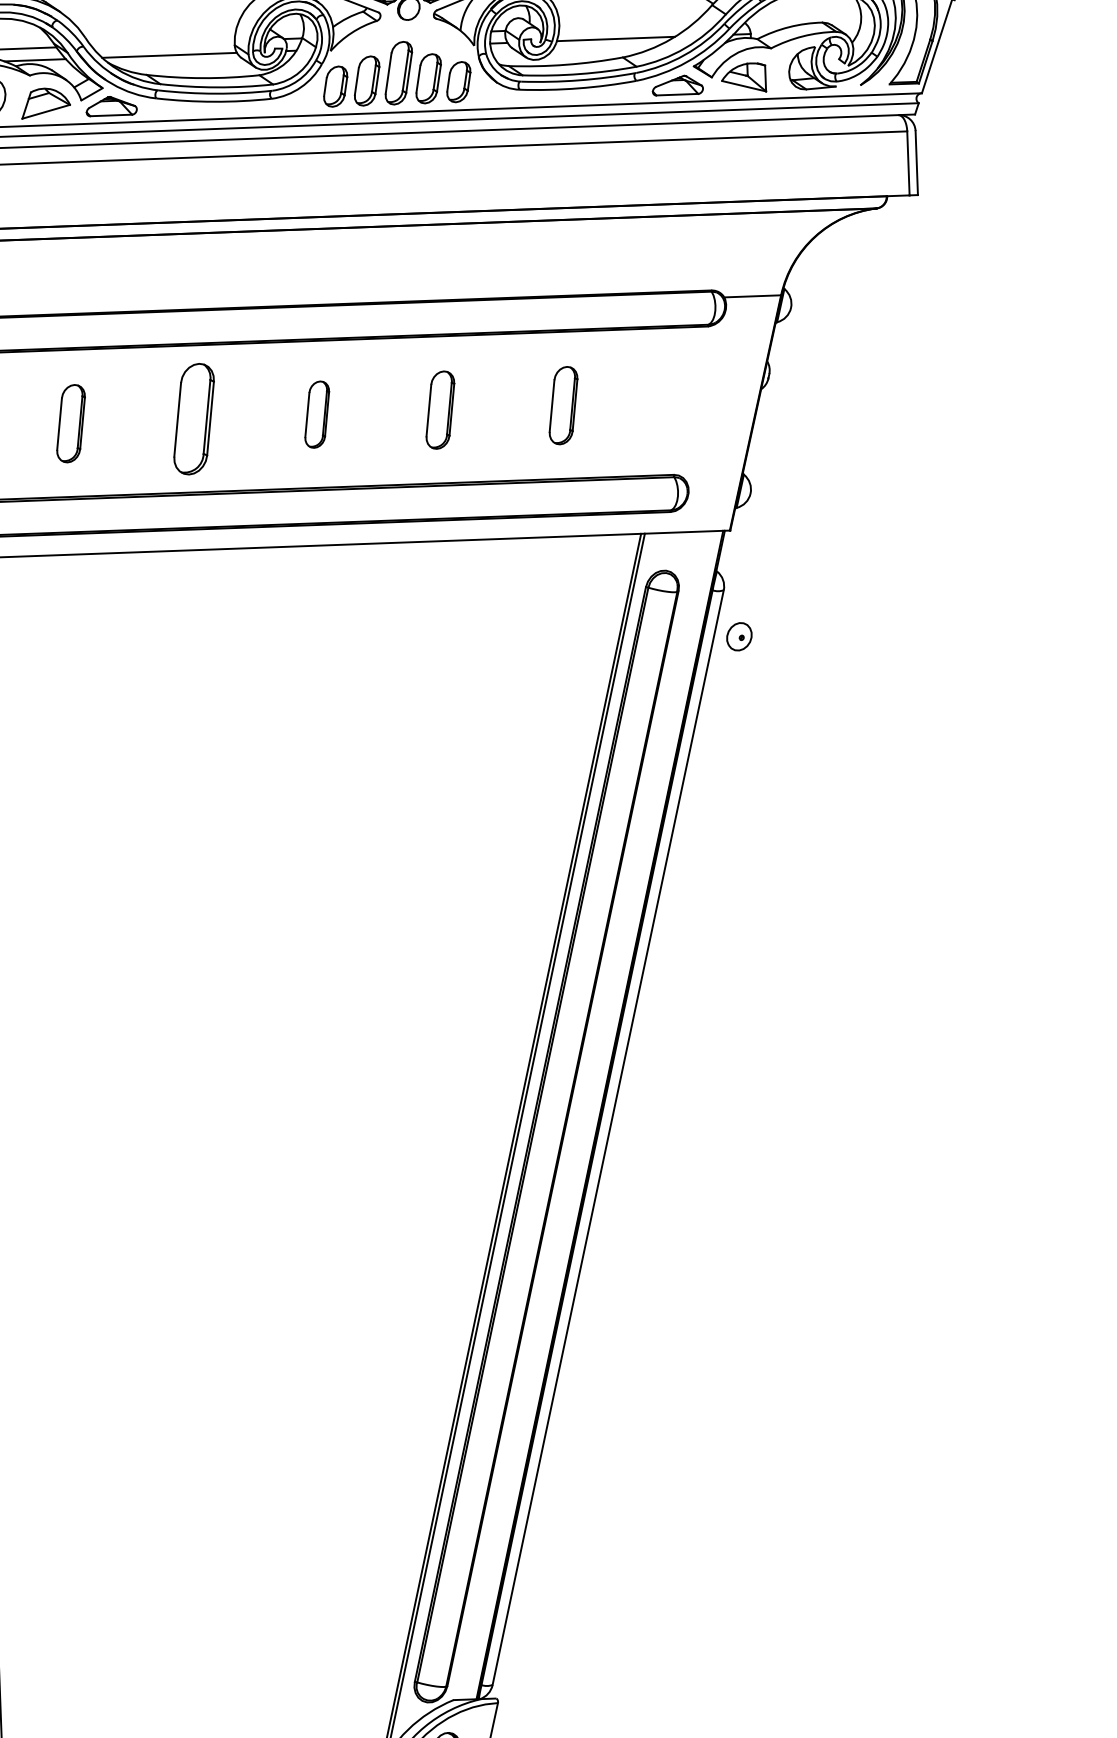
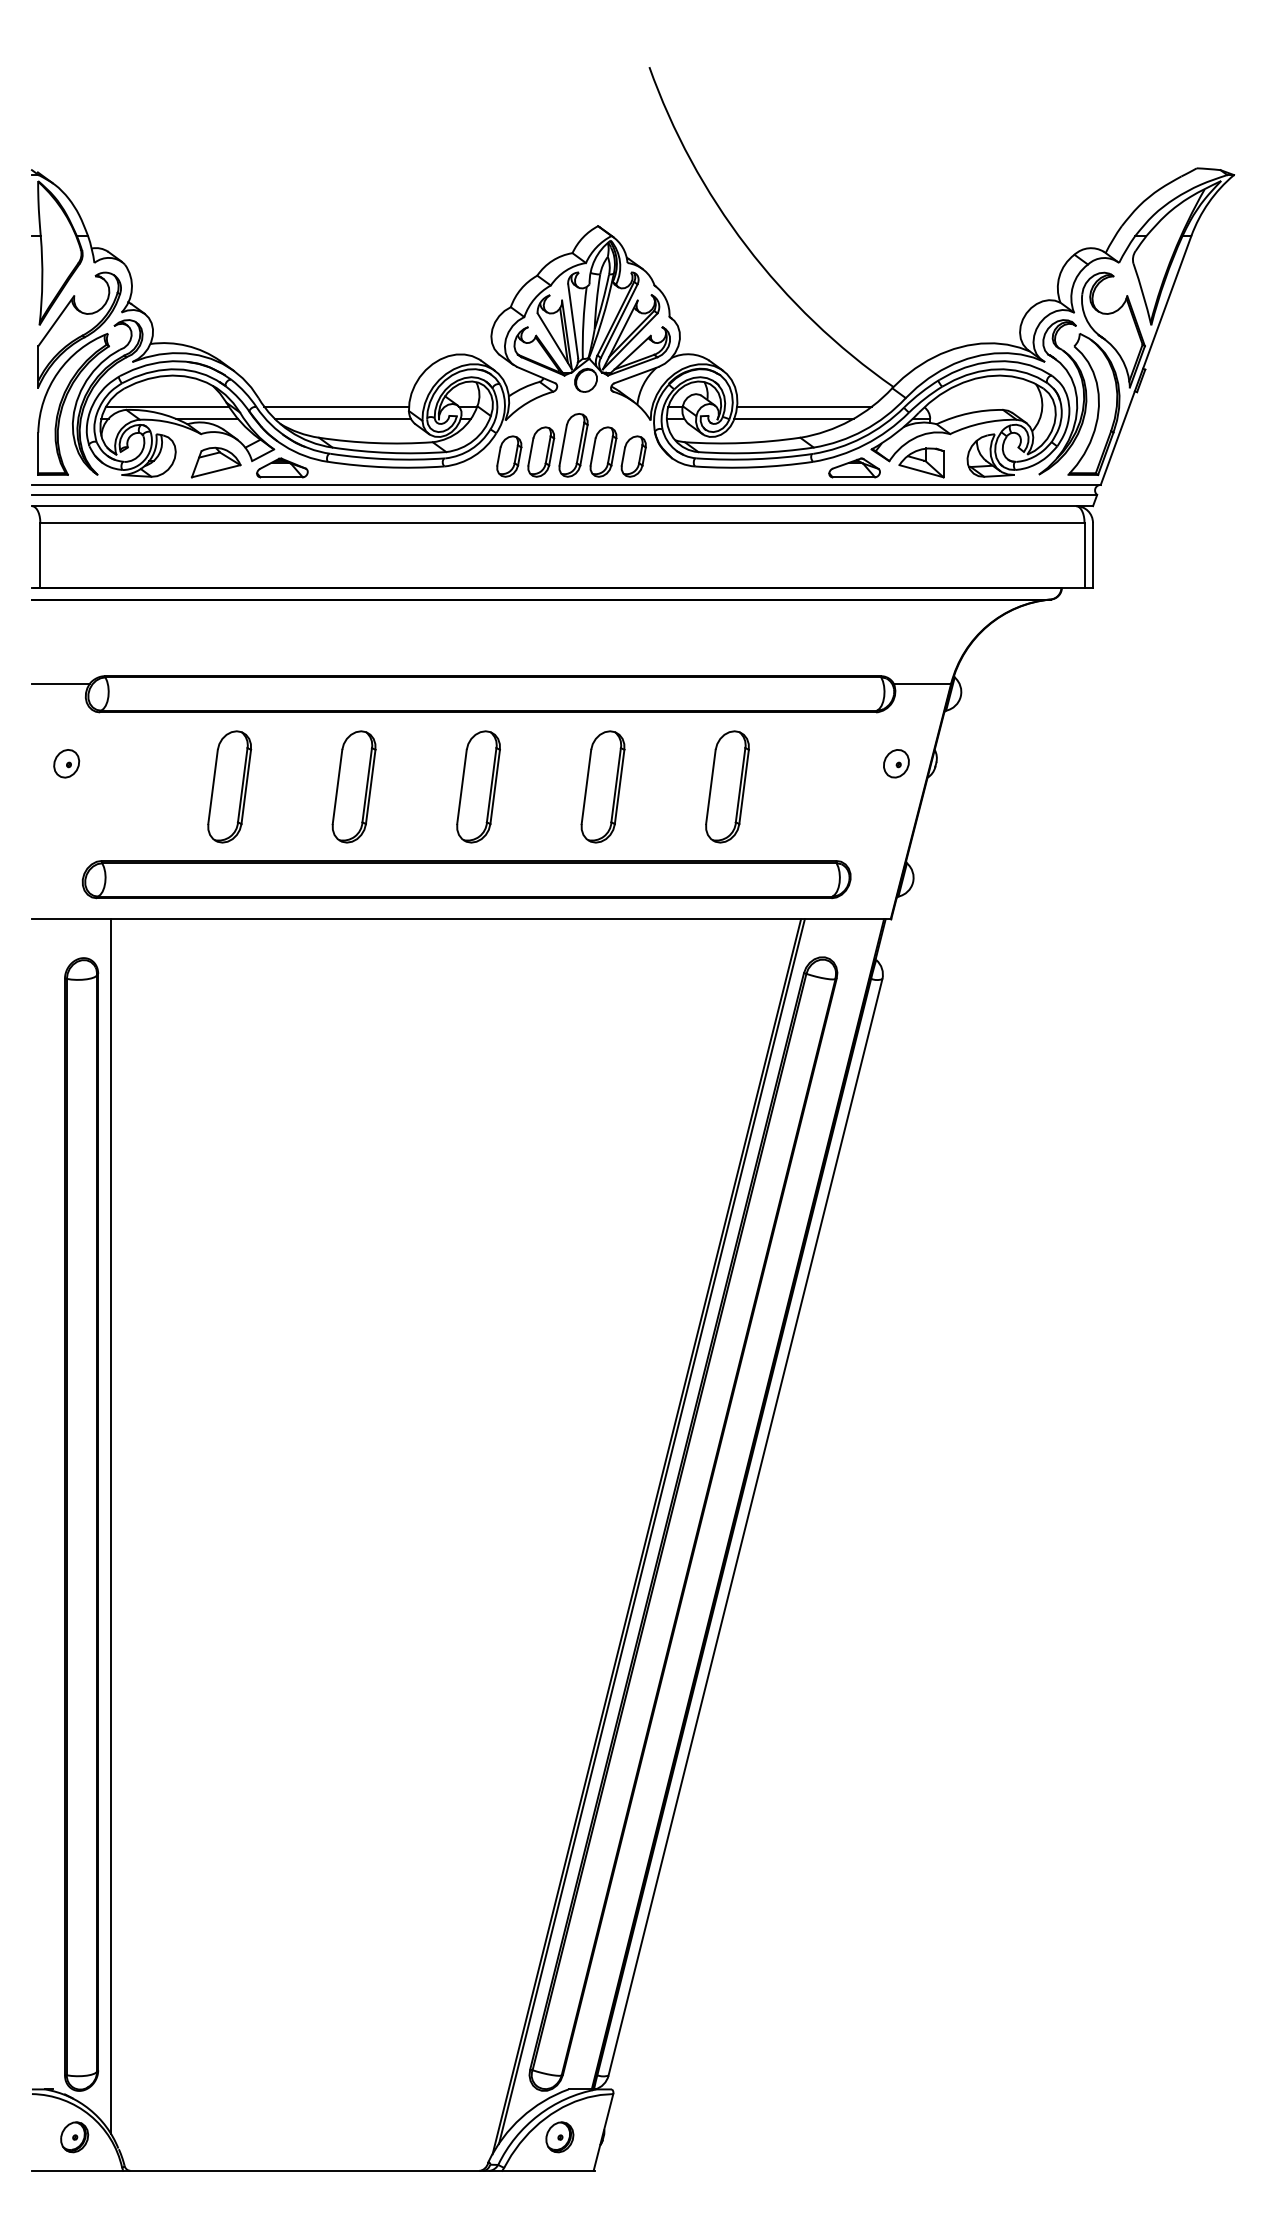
line: (625, 26) -> (804, 406), added
line: (162, 43) -> (336, 406), added
part: (563, 405) -> (727, 786), size x1.43
part: (439, 409) -> (602, 786), size x1.43
part: (317, 414) -> (478, 786), size x1.67
part: (70, 423) -> (229, 786), size x1.43
part: (739, 636) -> (896, 763), moved

